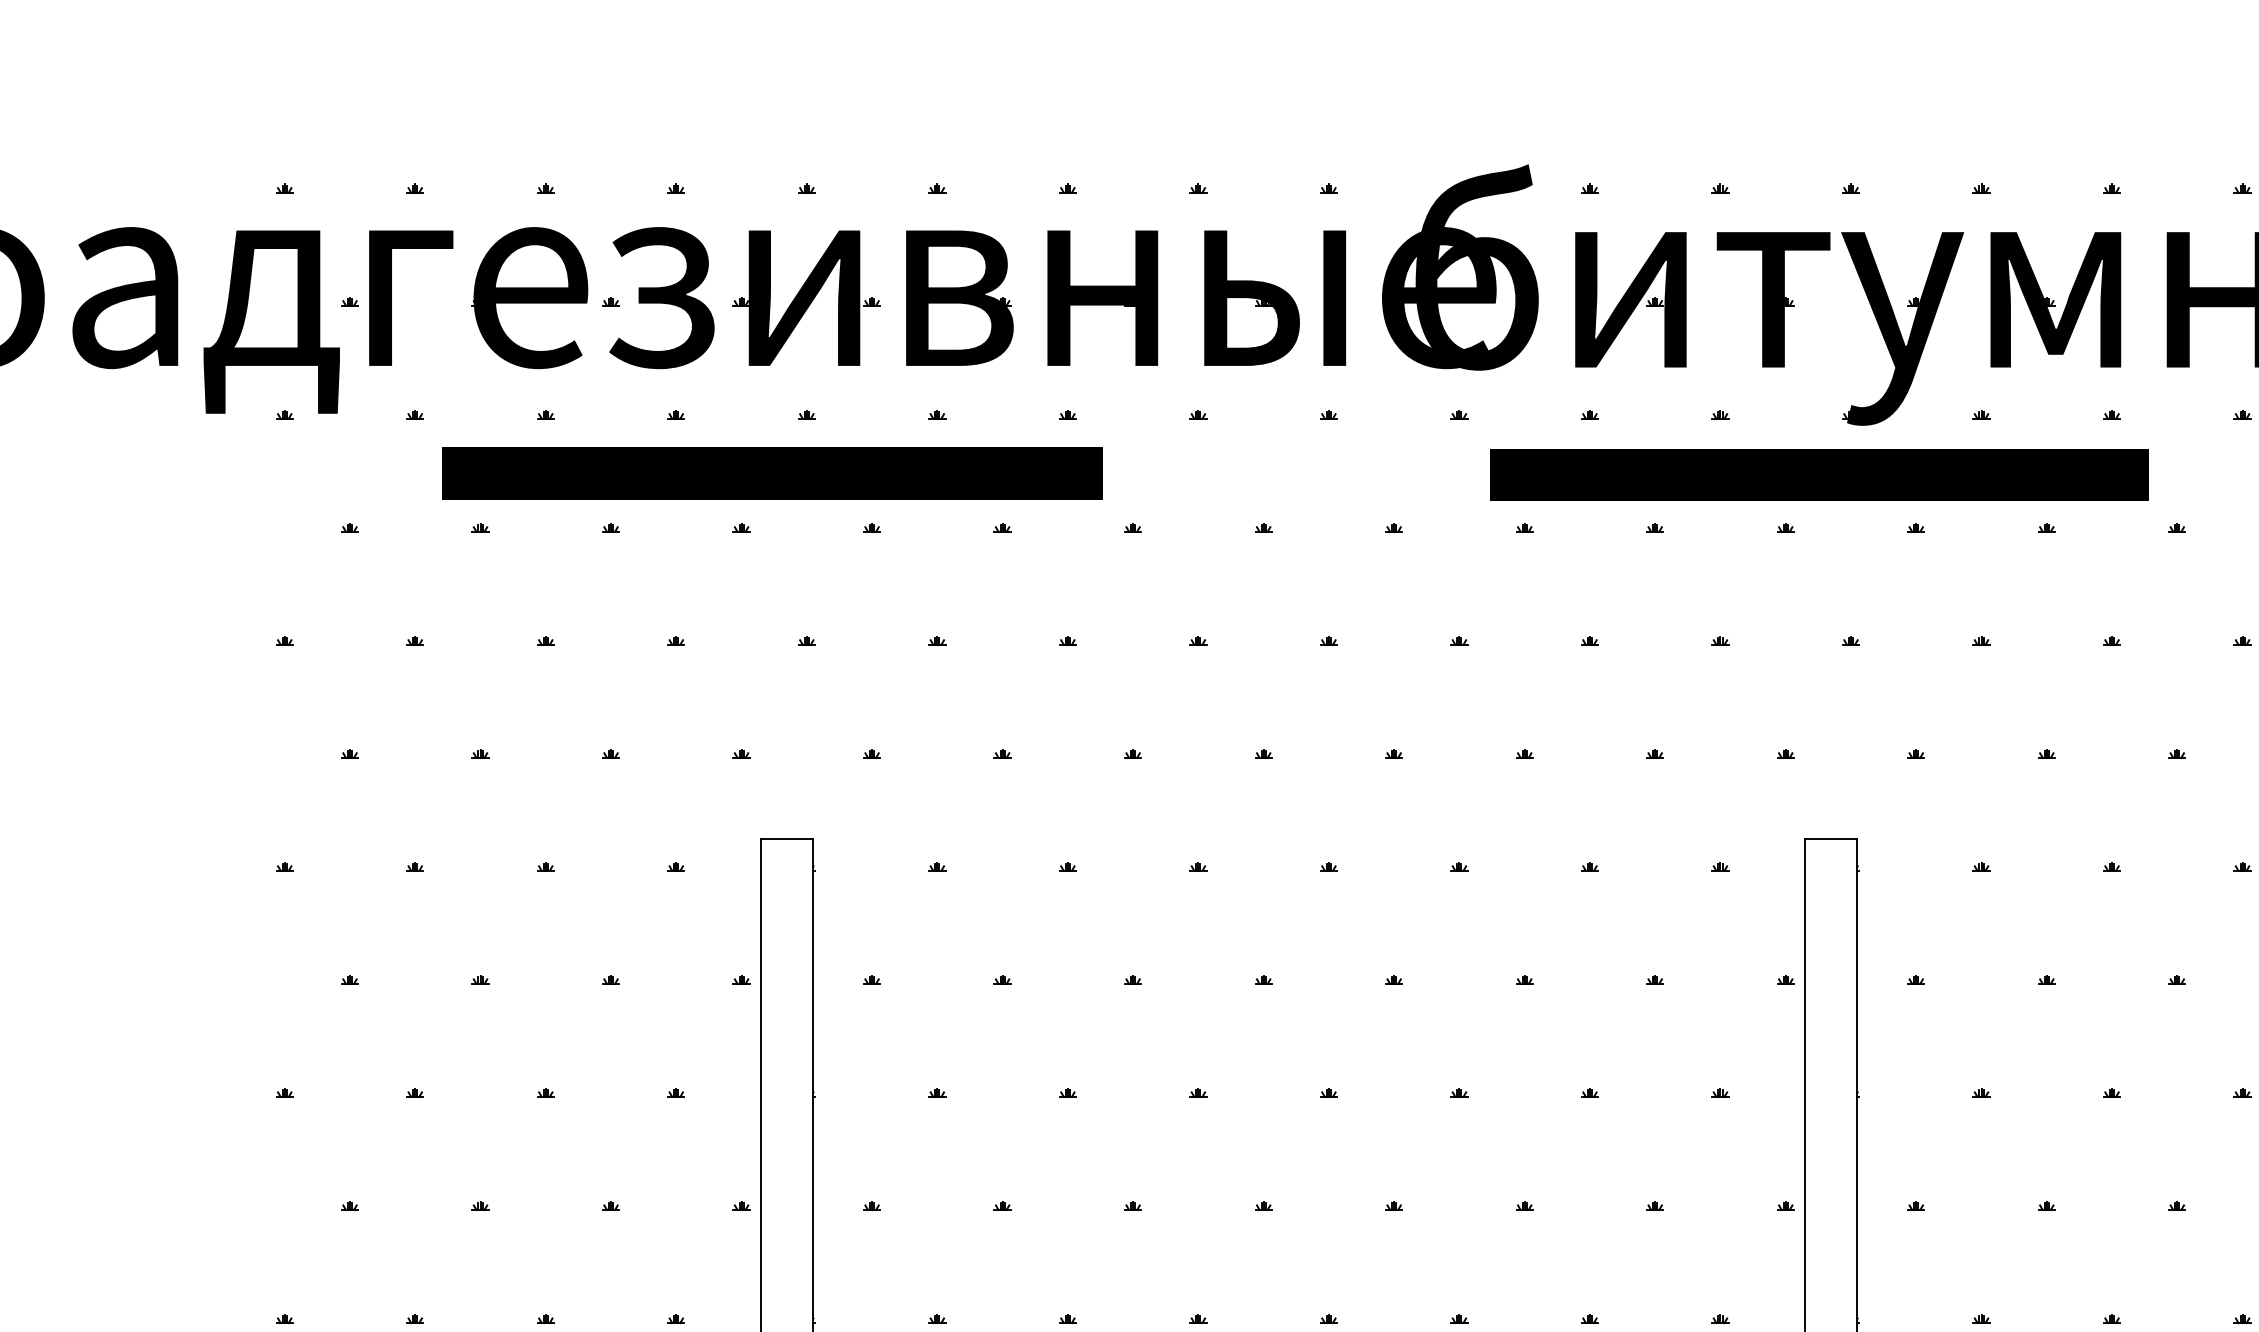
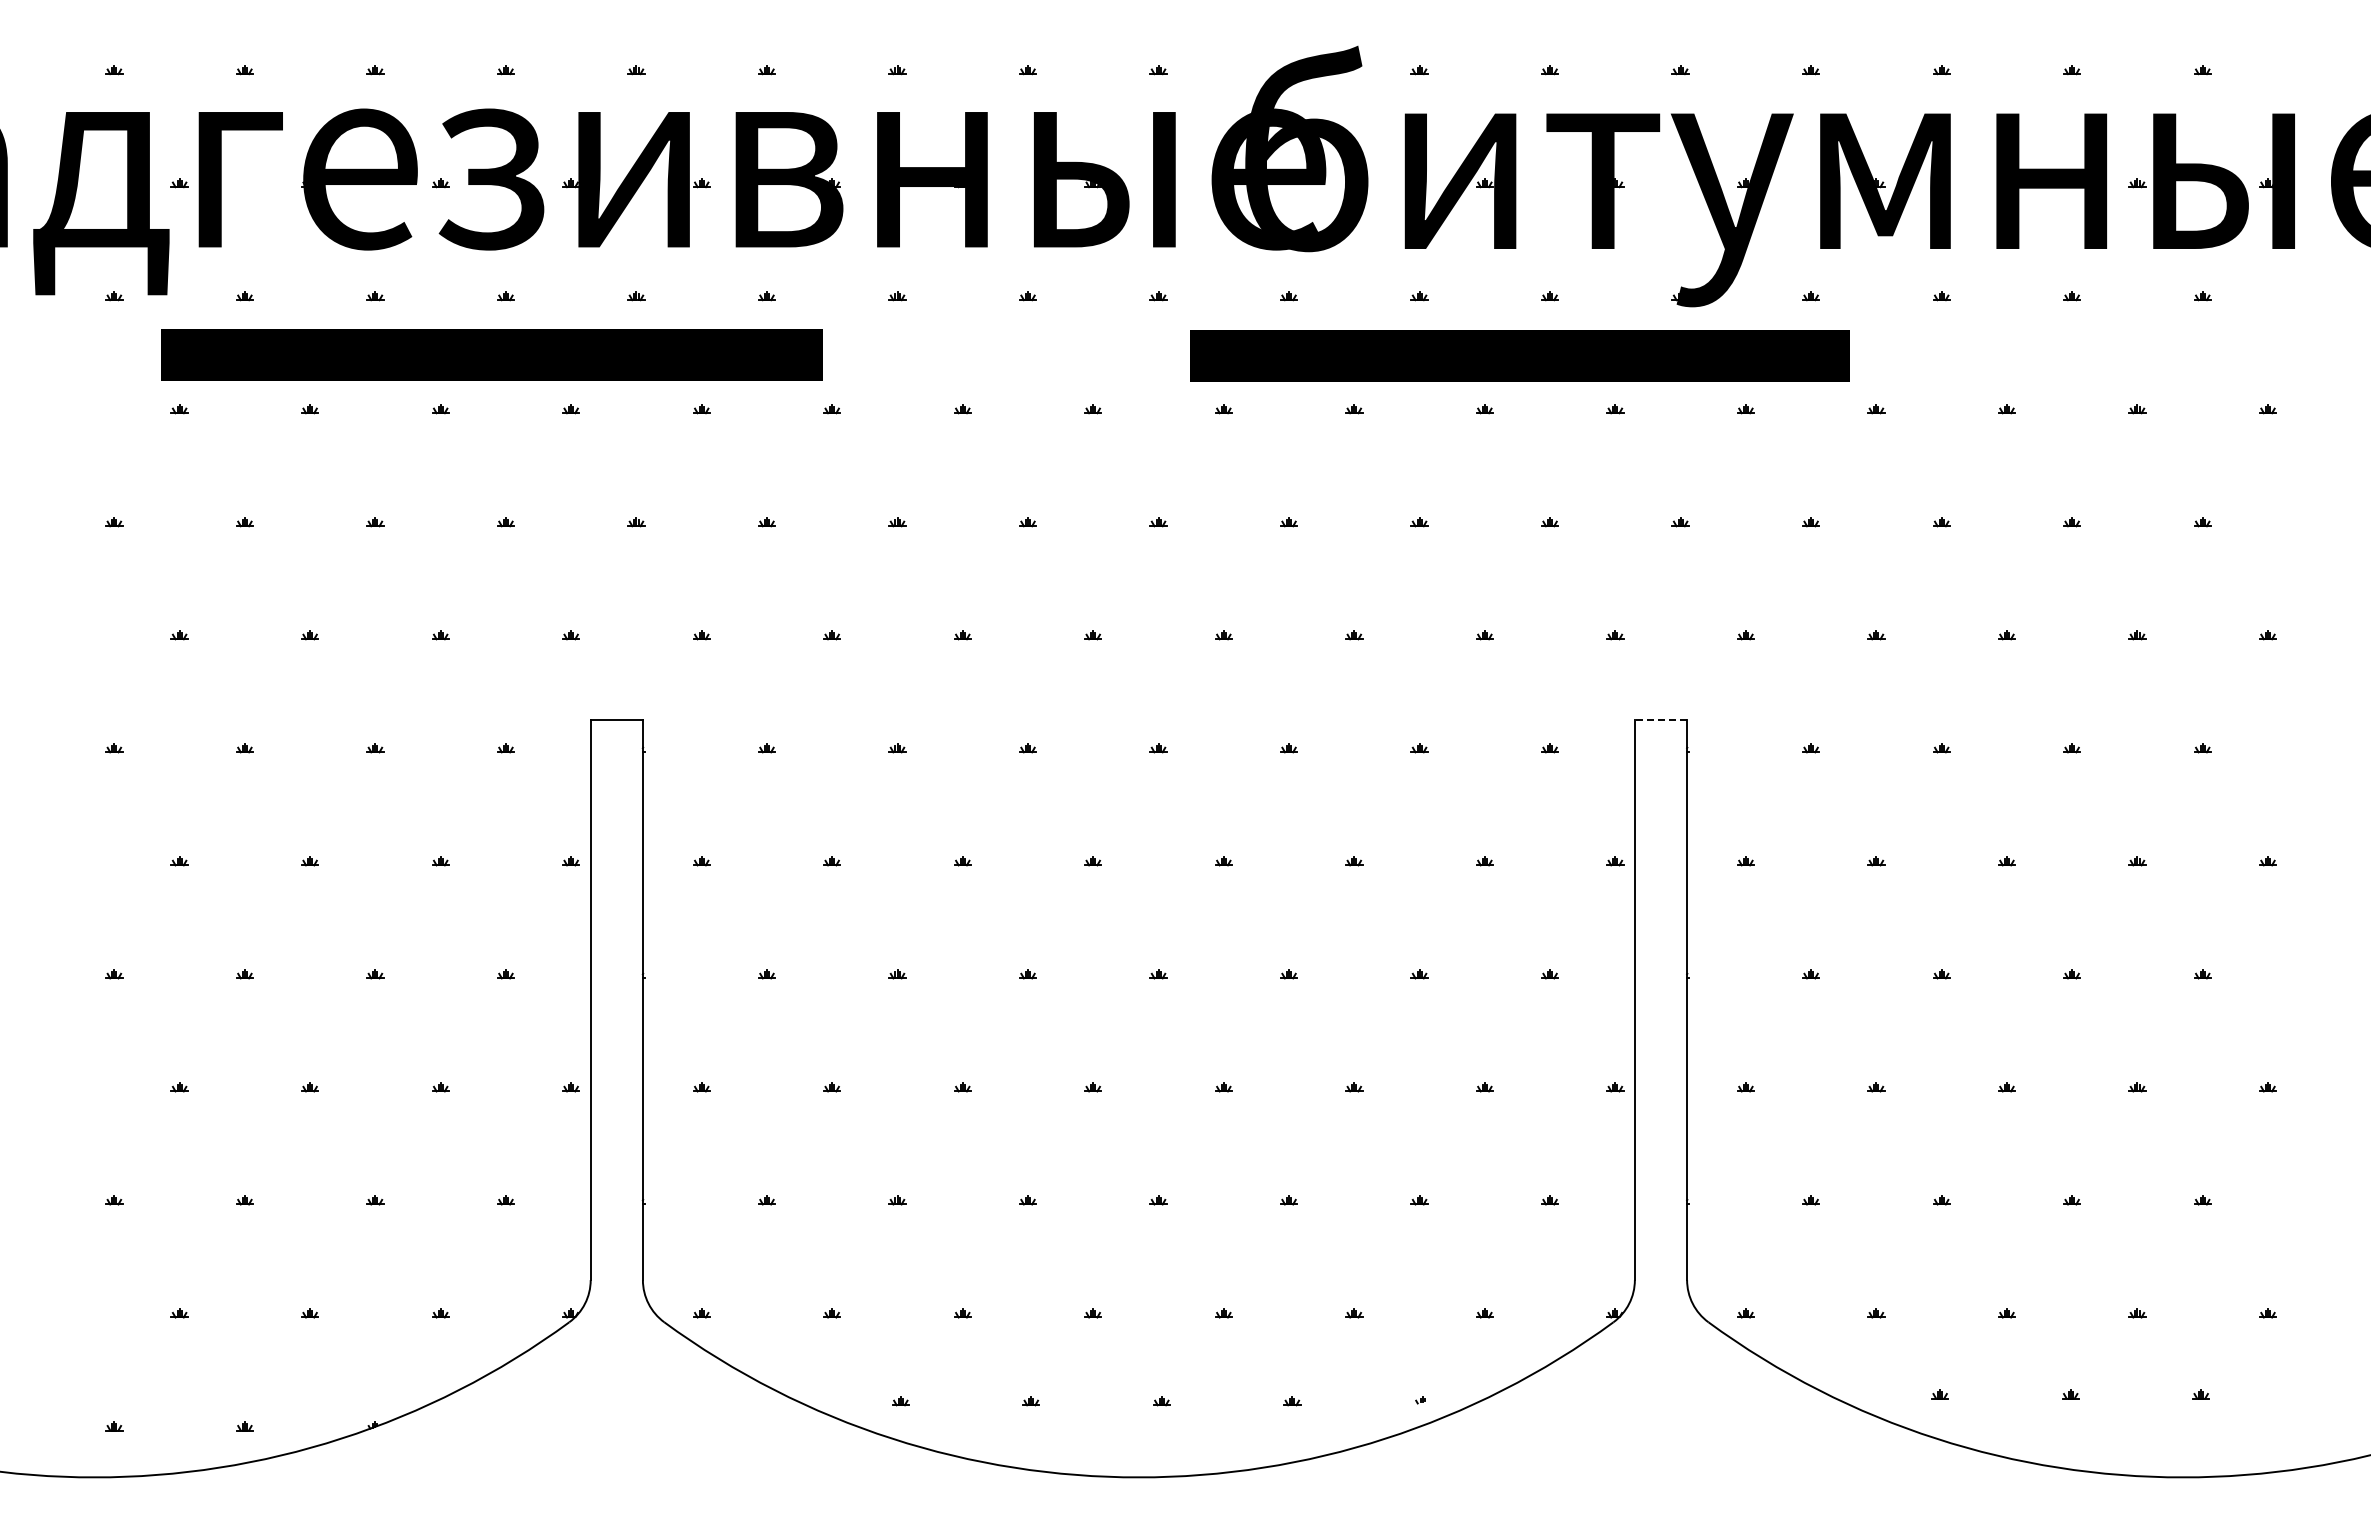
line: (771, 473) -> (491, 354), moved
line: (1818, 474) -> (1519, 355), moved
line: (1830, 839) -> (1660, 720), solid -> dashed

